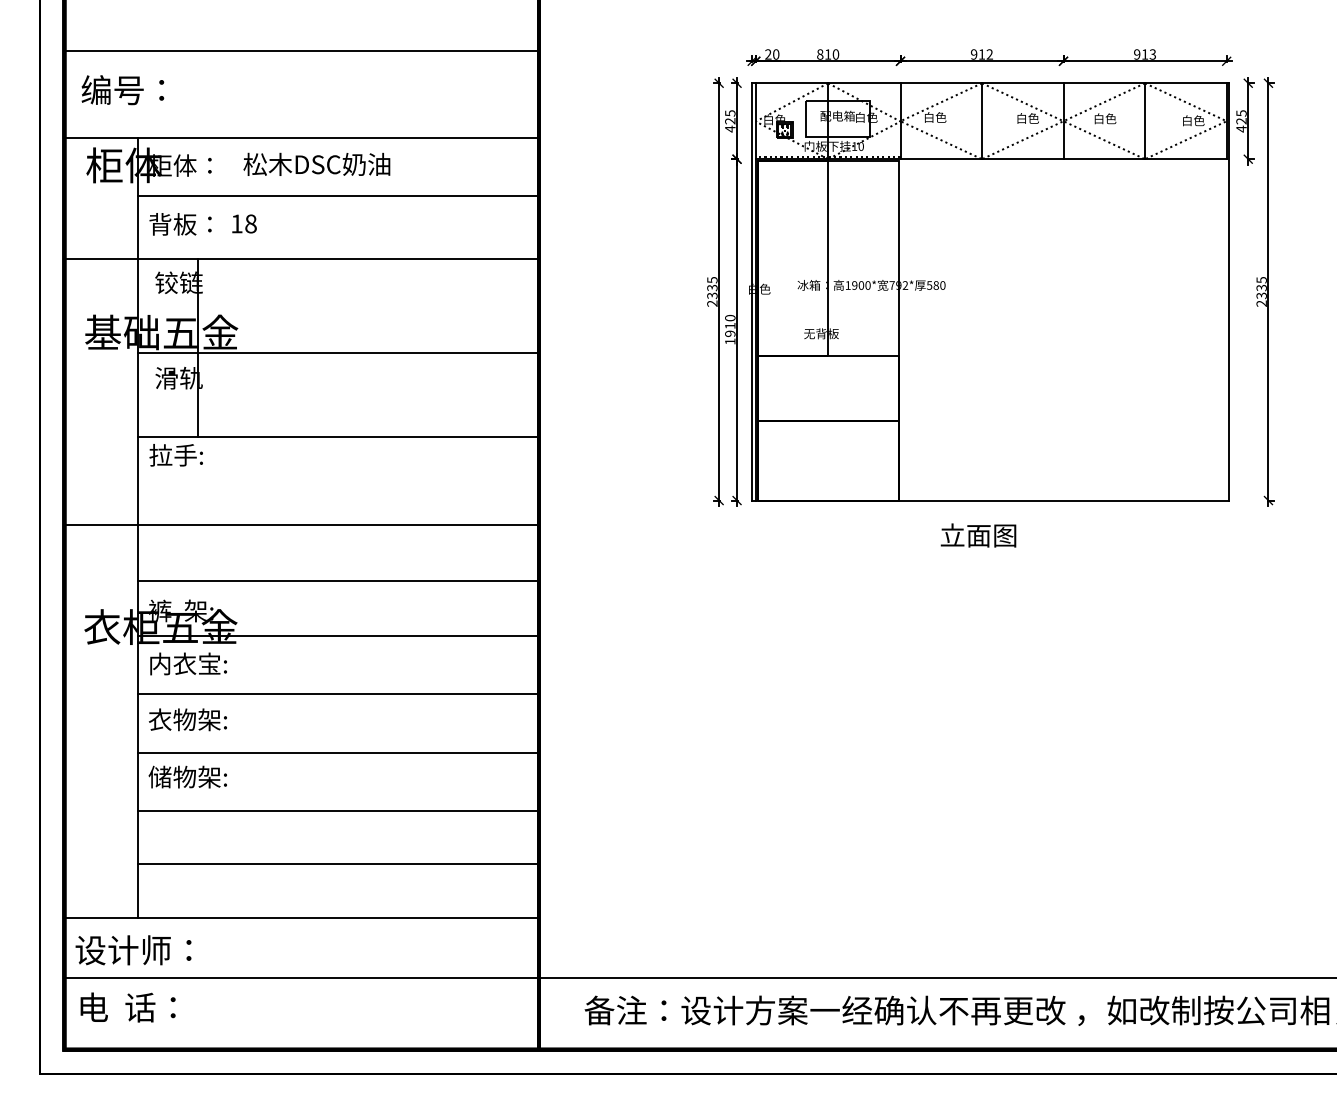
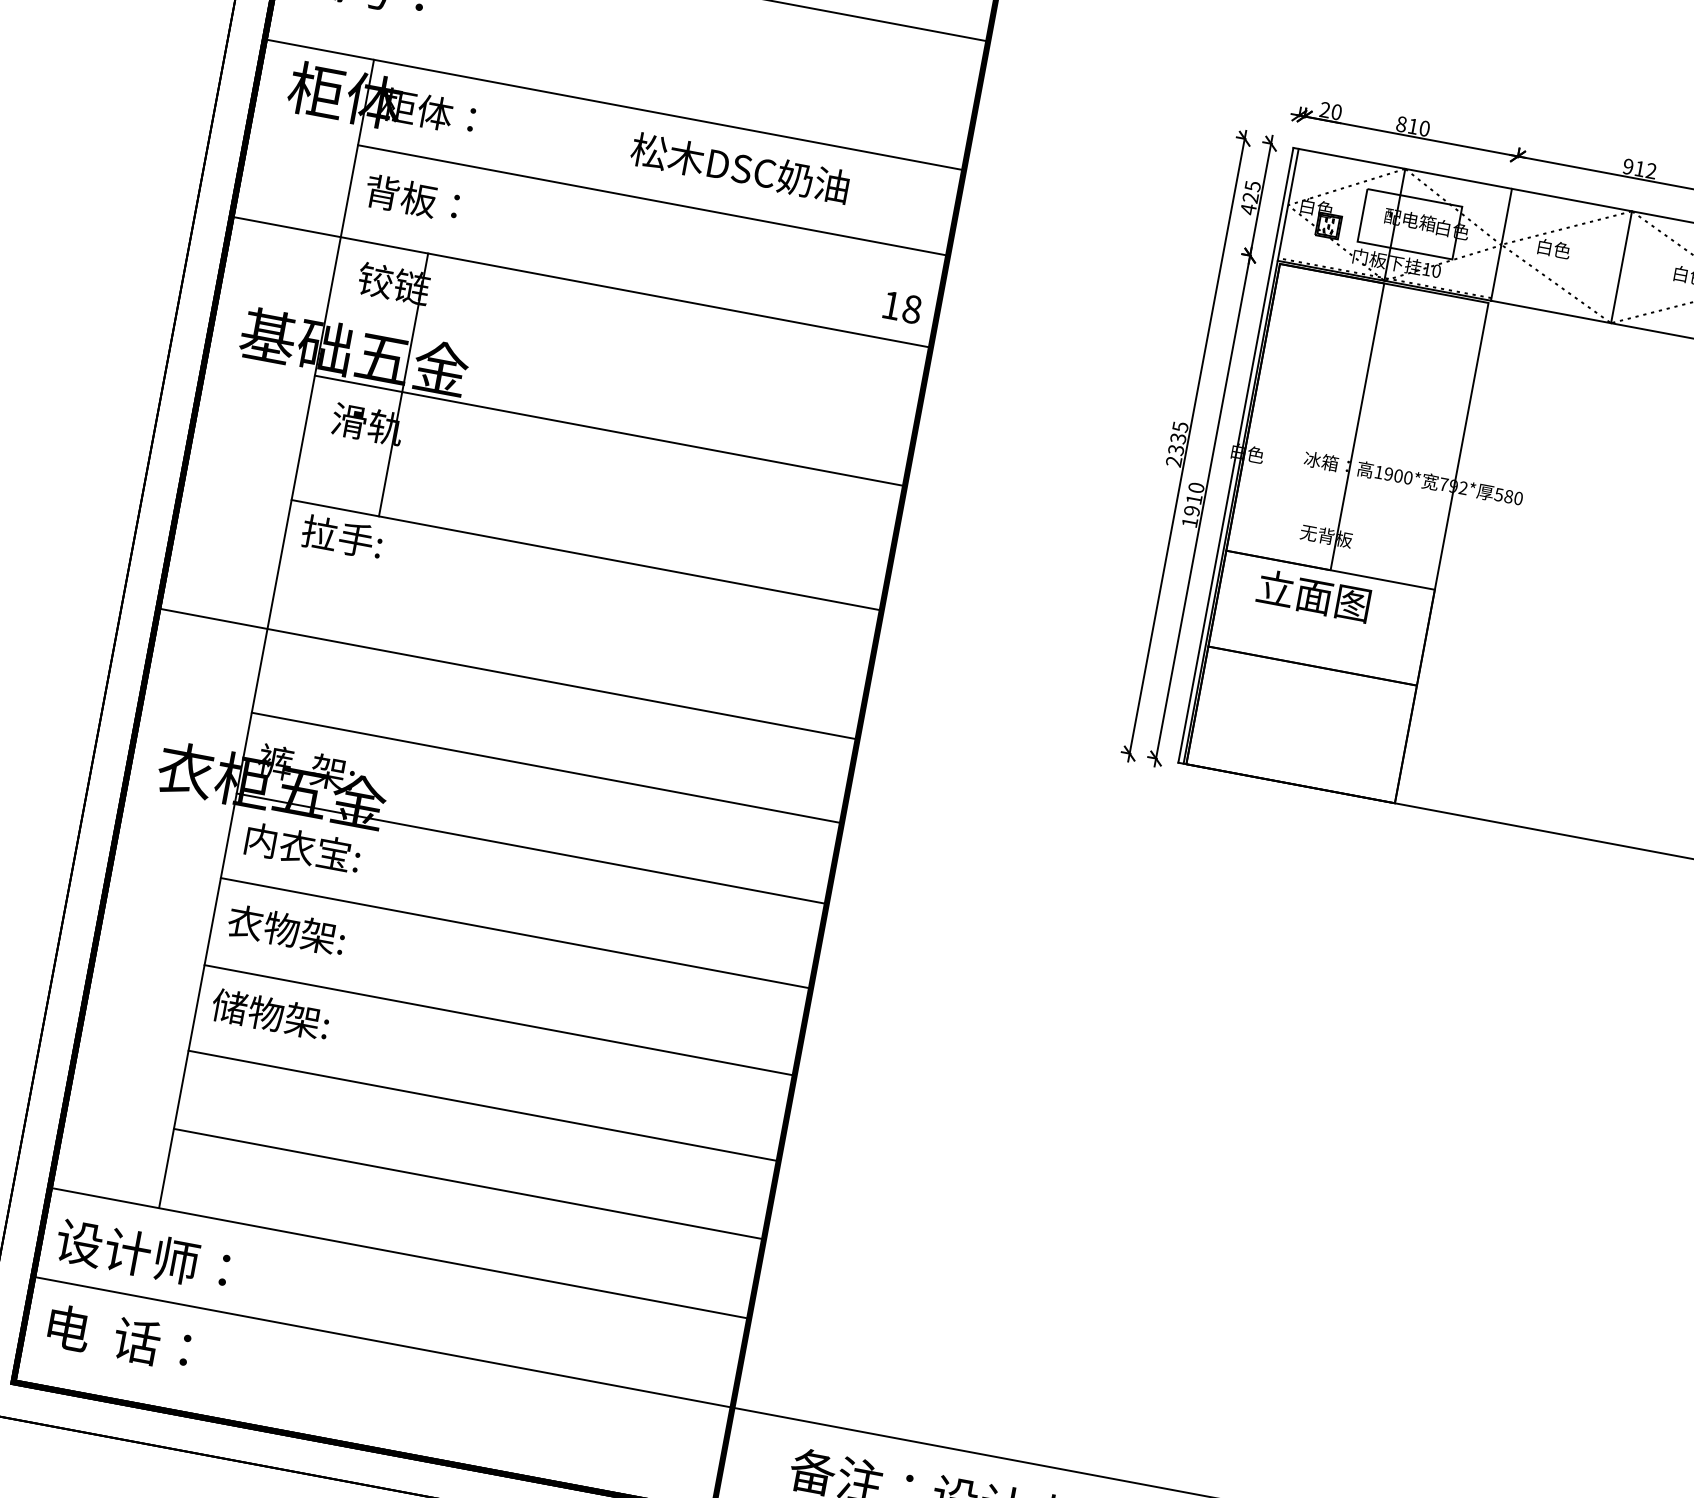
text: (316, 163) -> (739, 166), moved
text: (244, 223) -> (902, 306), moved
text: (978, 535) -> (1313, 595), moved

